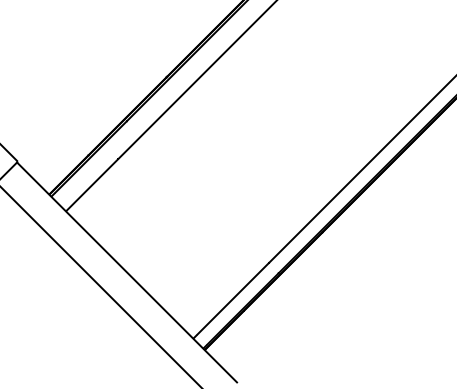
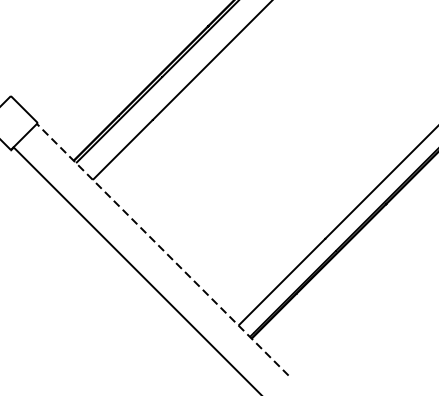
line: (127, 272) -> (163, 249), solid -> dashed

